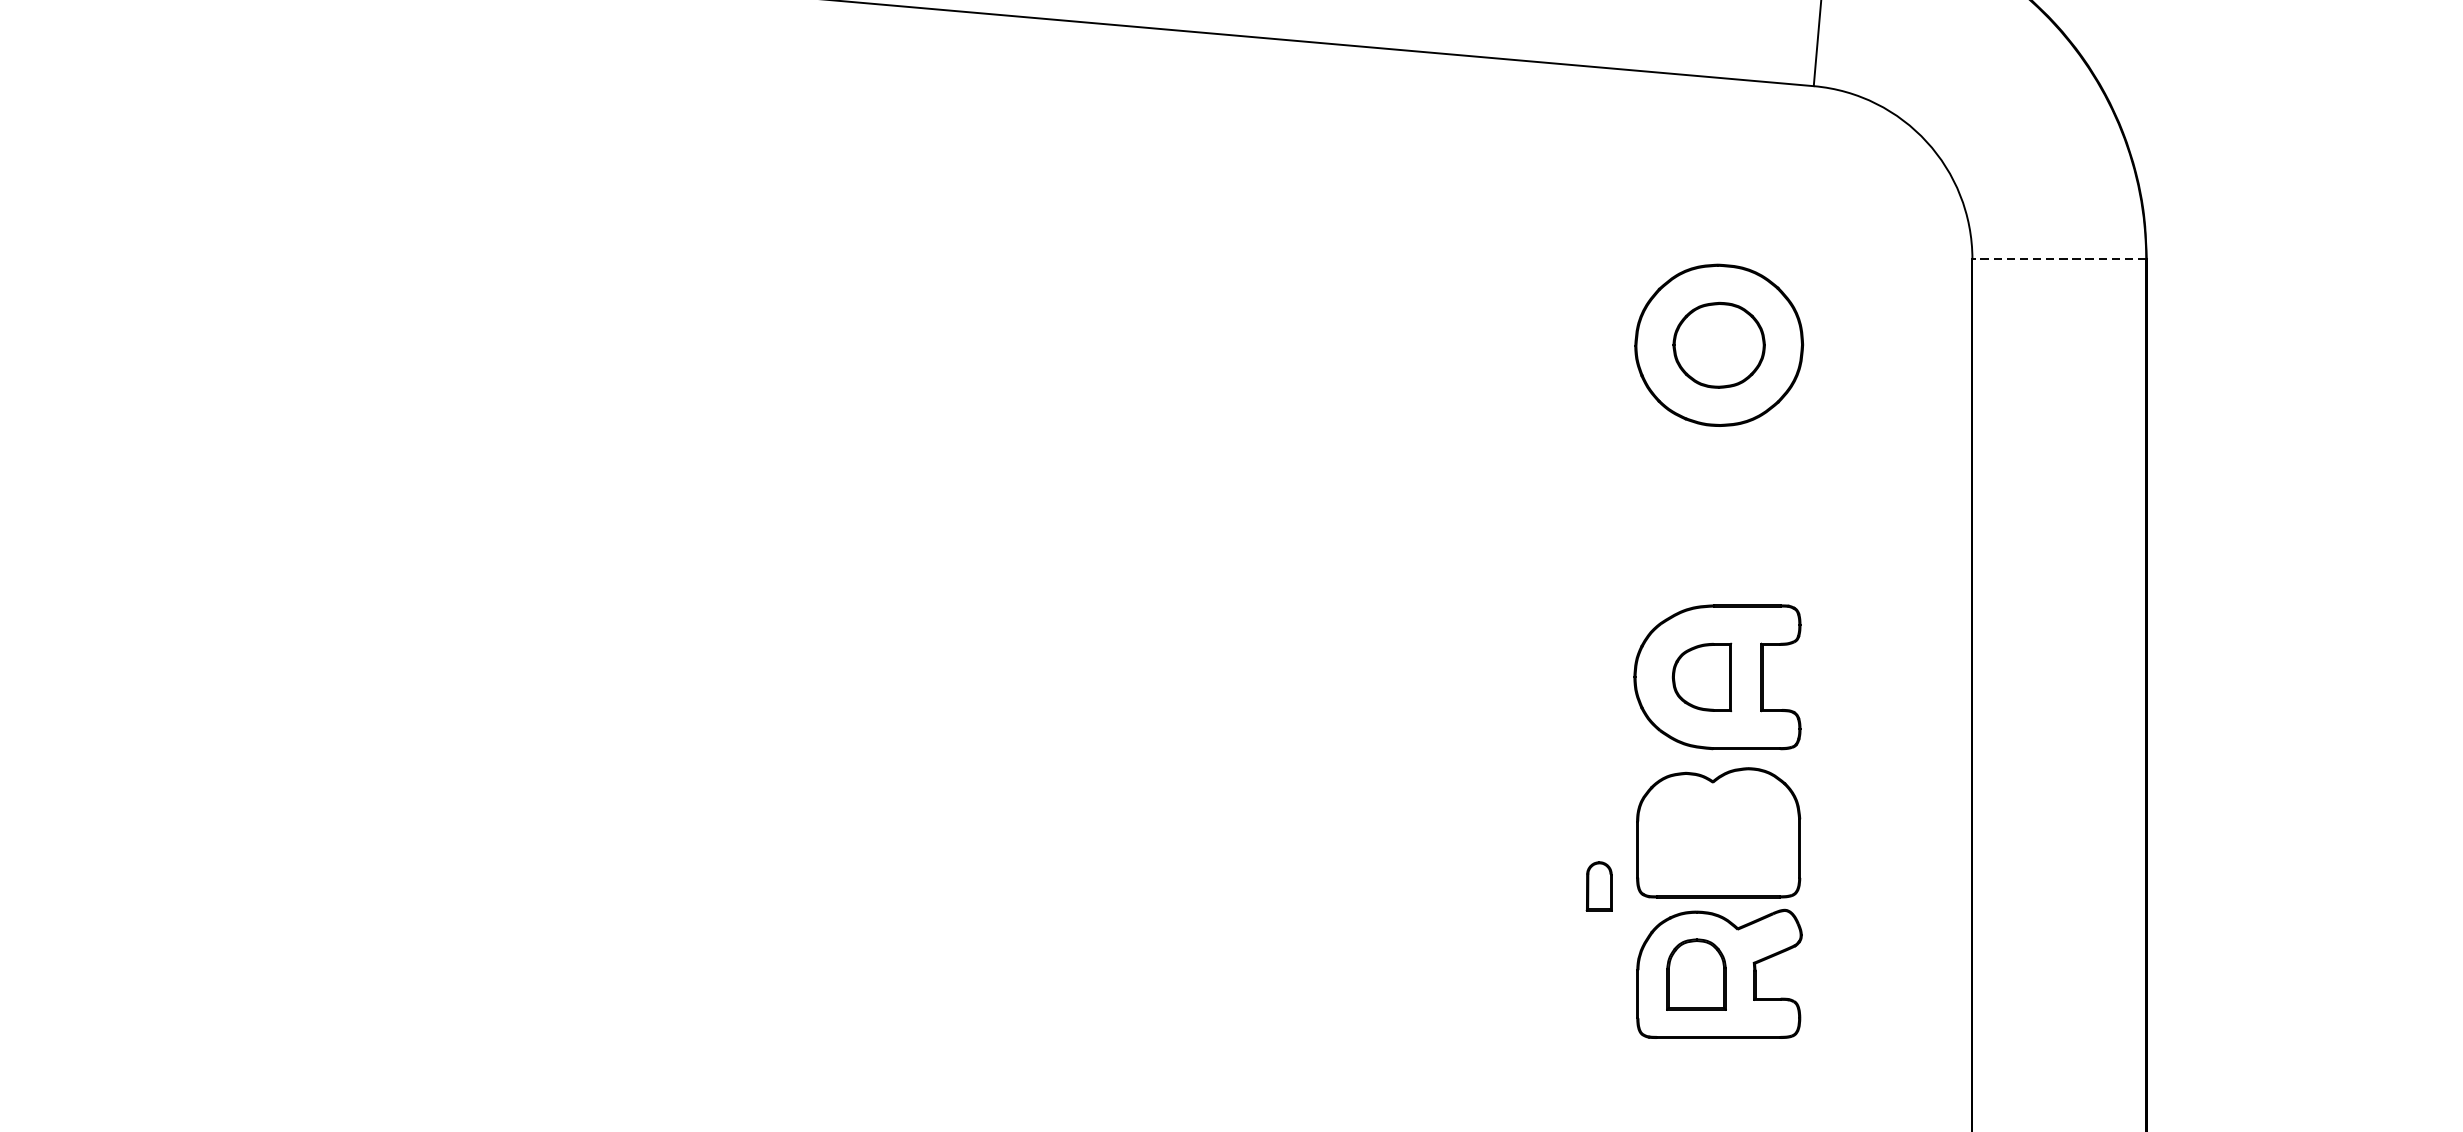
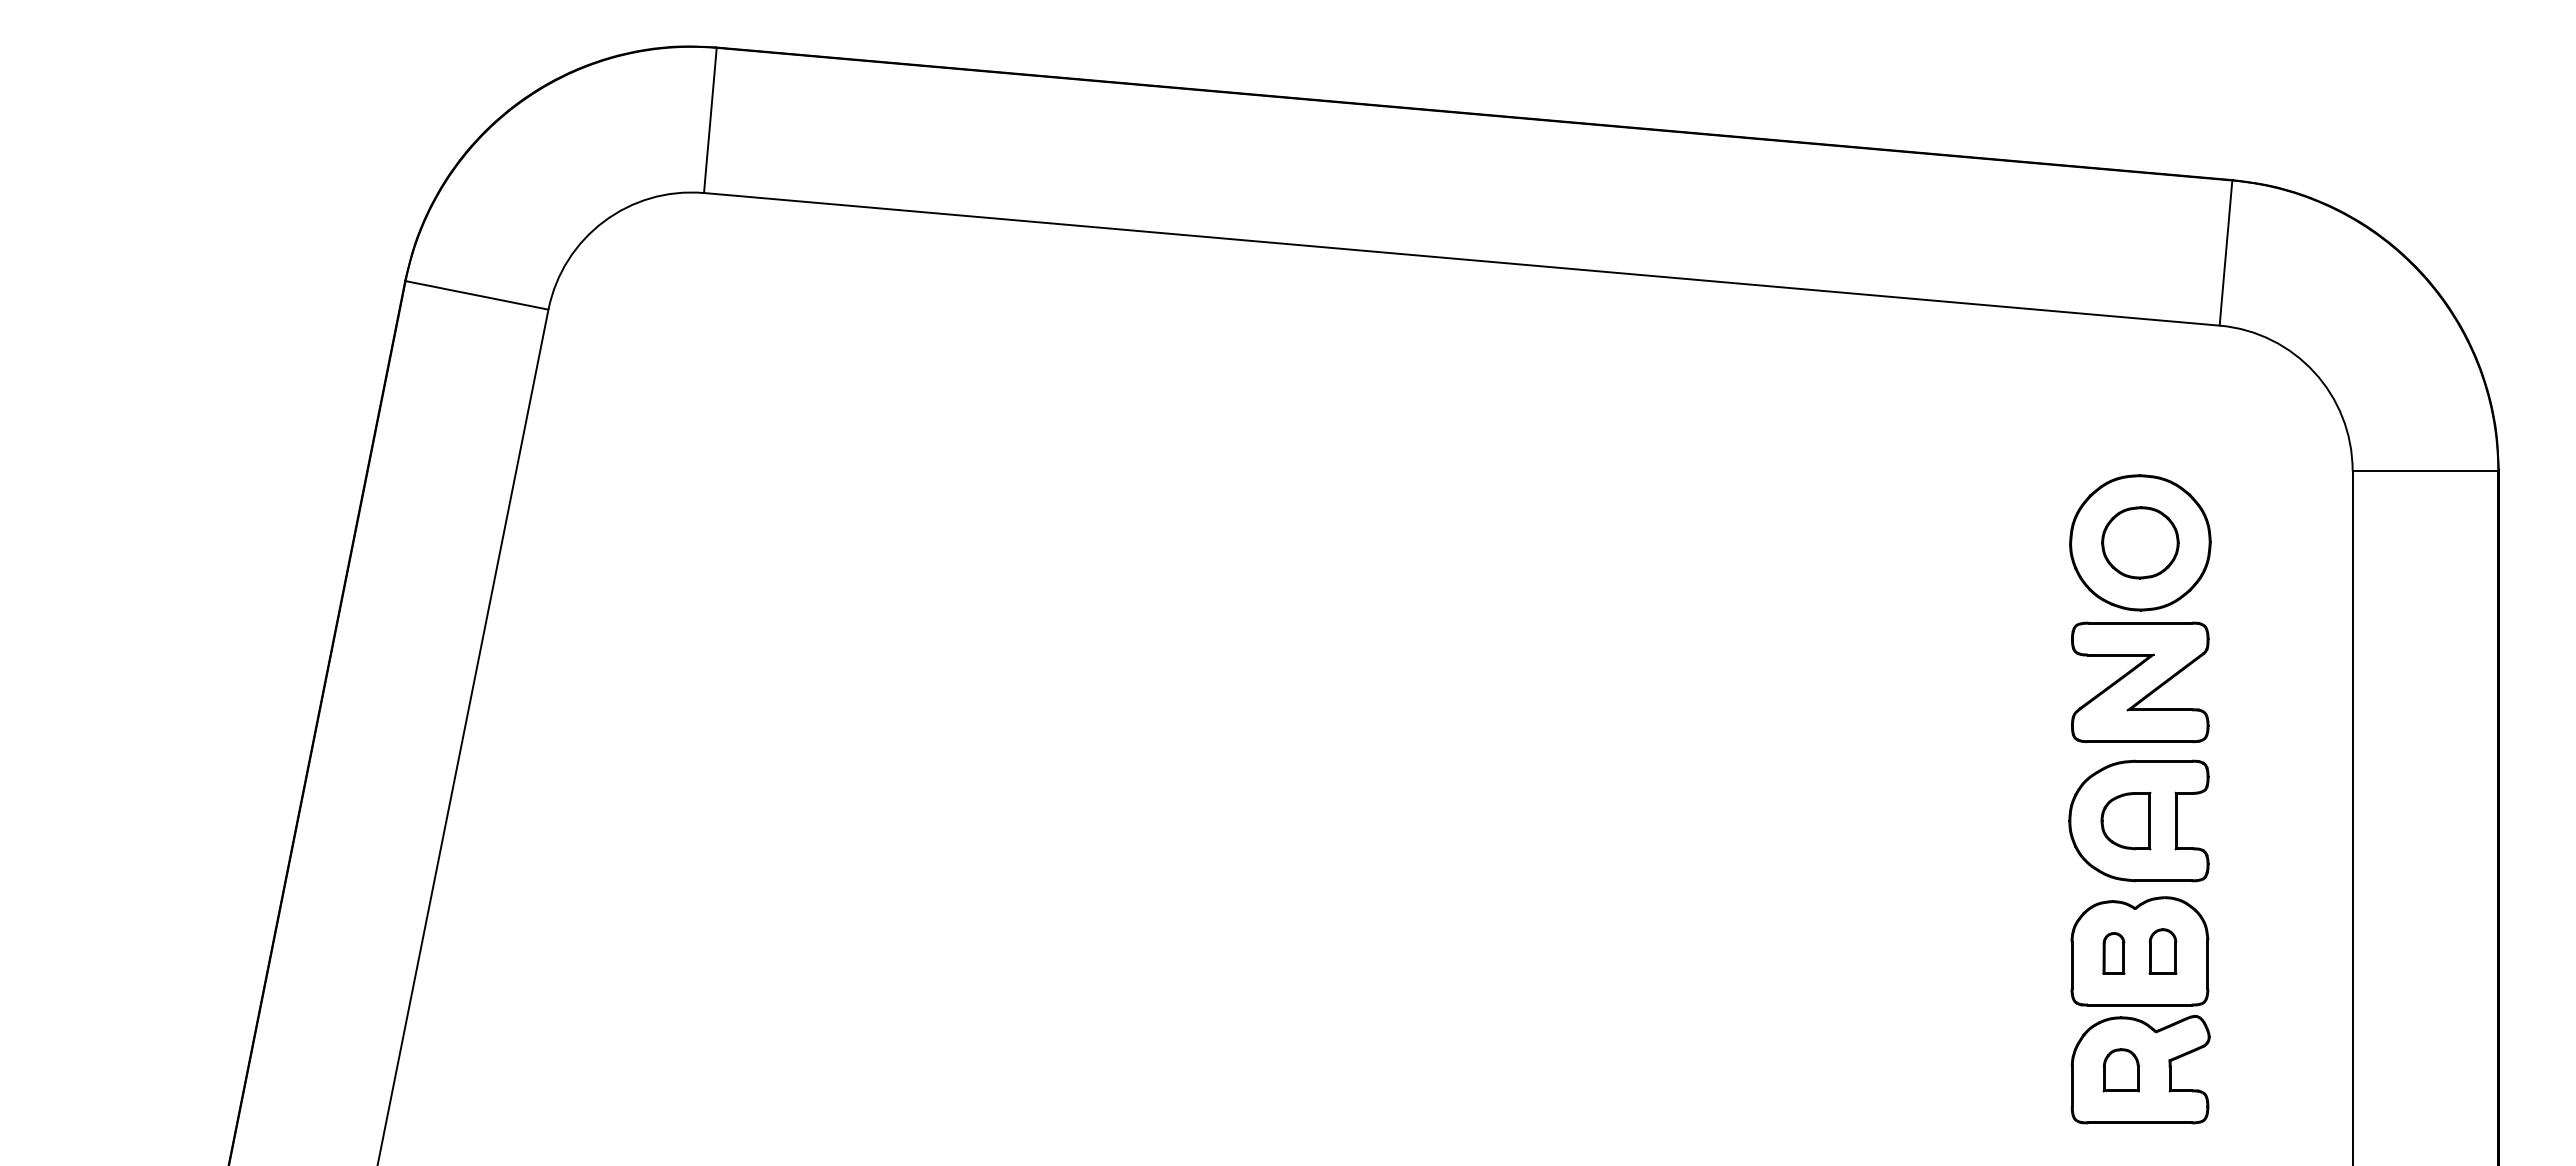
line: (2059, 259) -> (2425, 470), dashed -> solid
part: (1719, 510) -> (2140, 681), added
part: (1745, 833) -> (2162, 951), added
part: (1598, 886) -> (2113, 953), moved
part: (1695, 975) -> (2120, 1070), size x0.71

